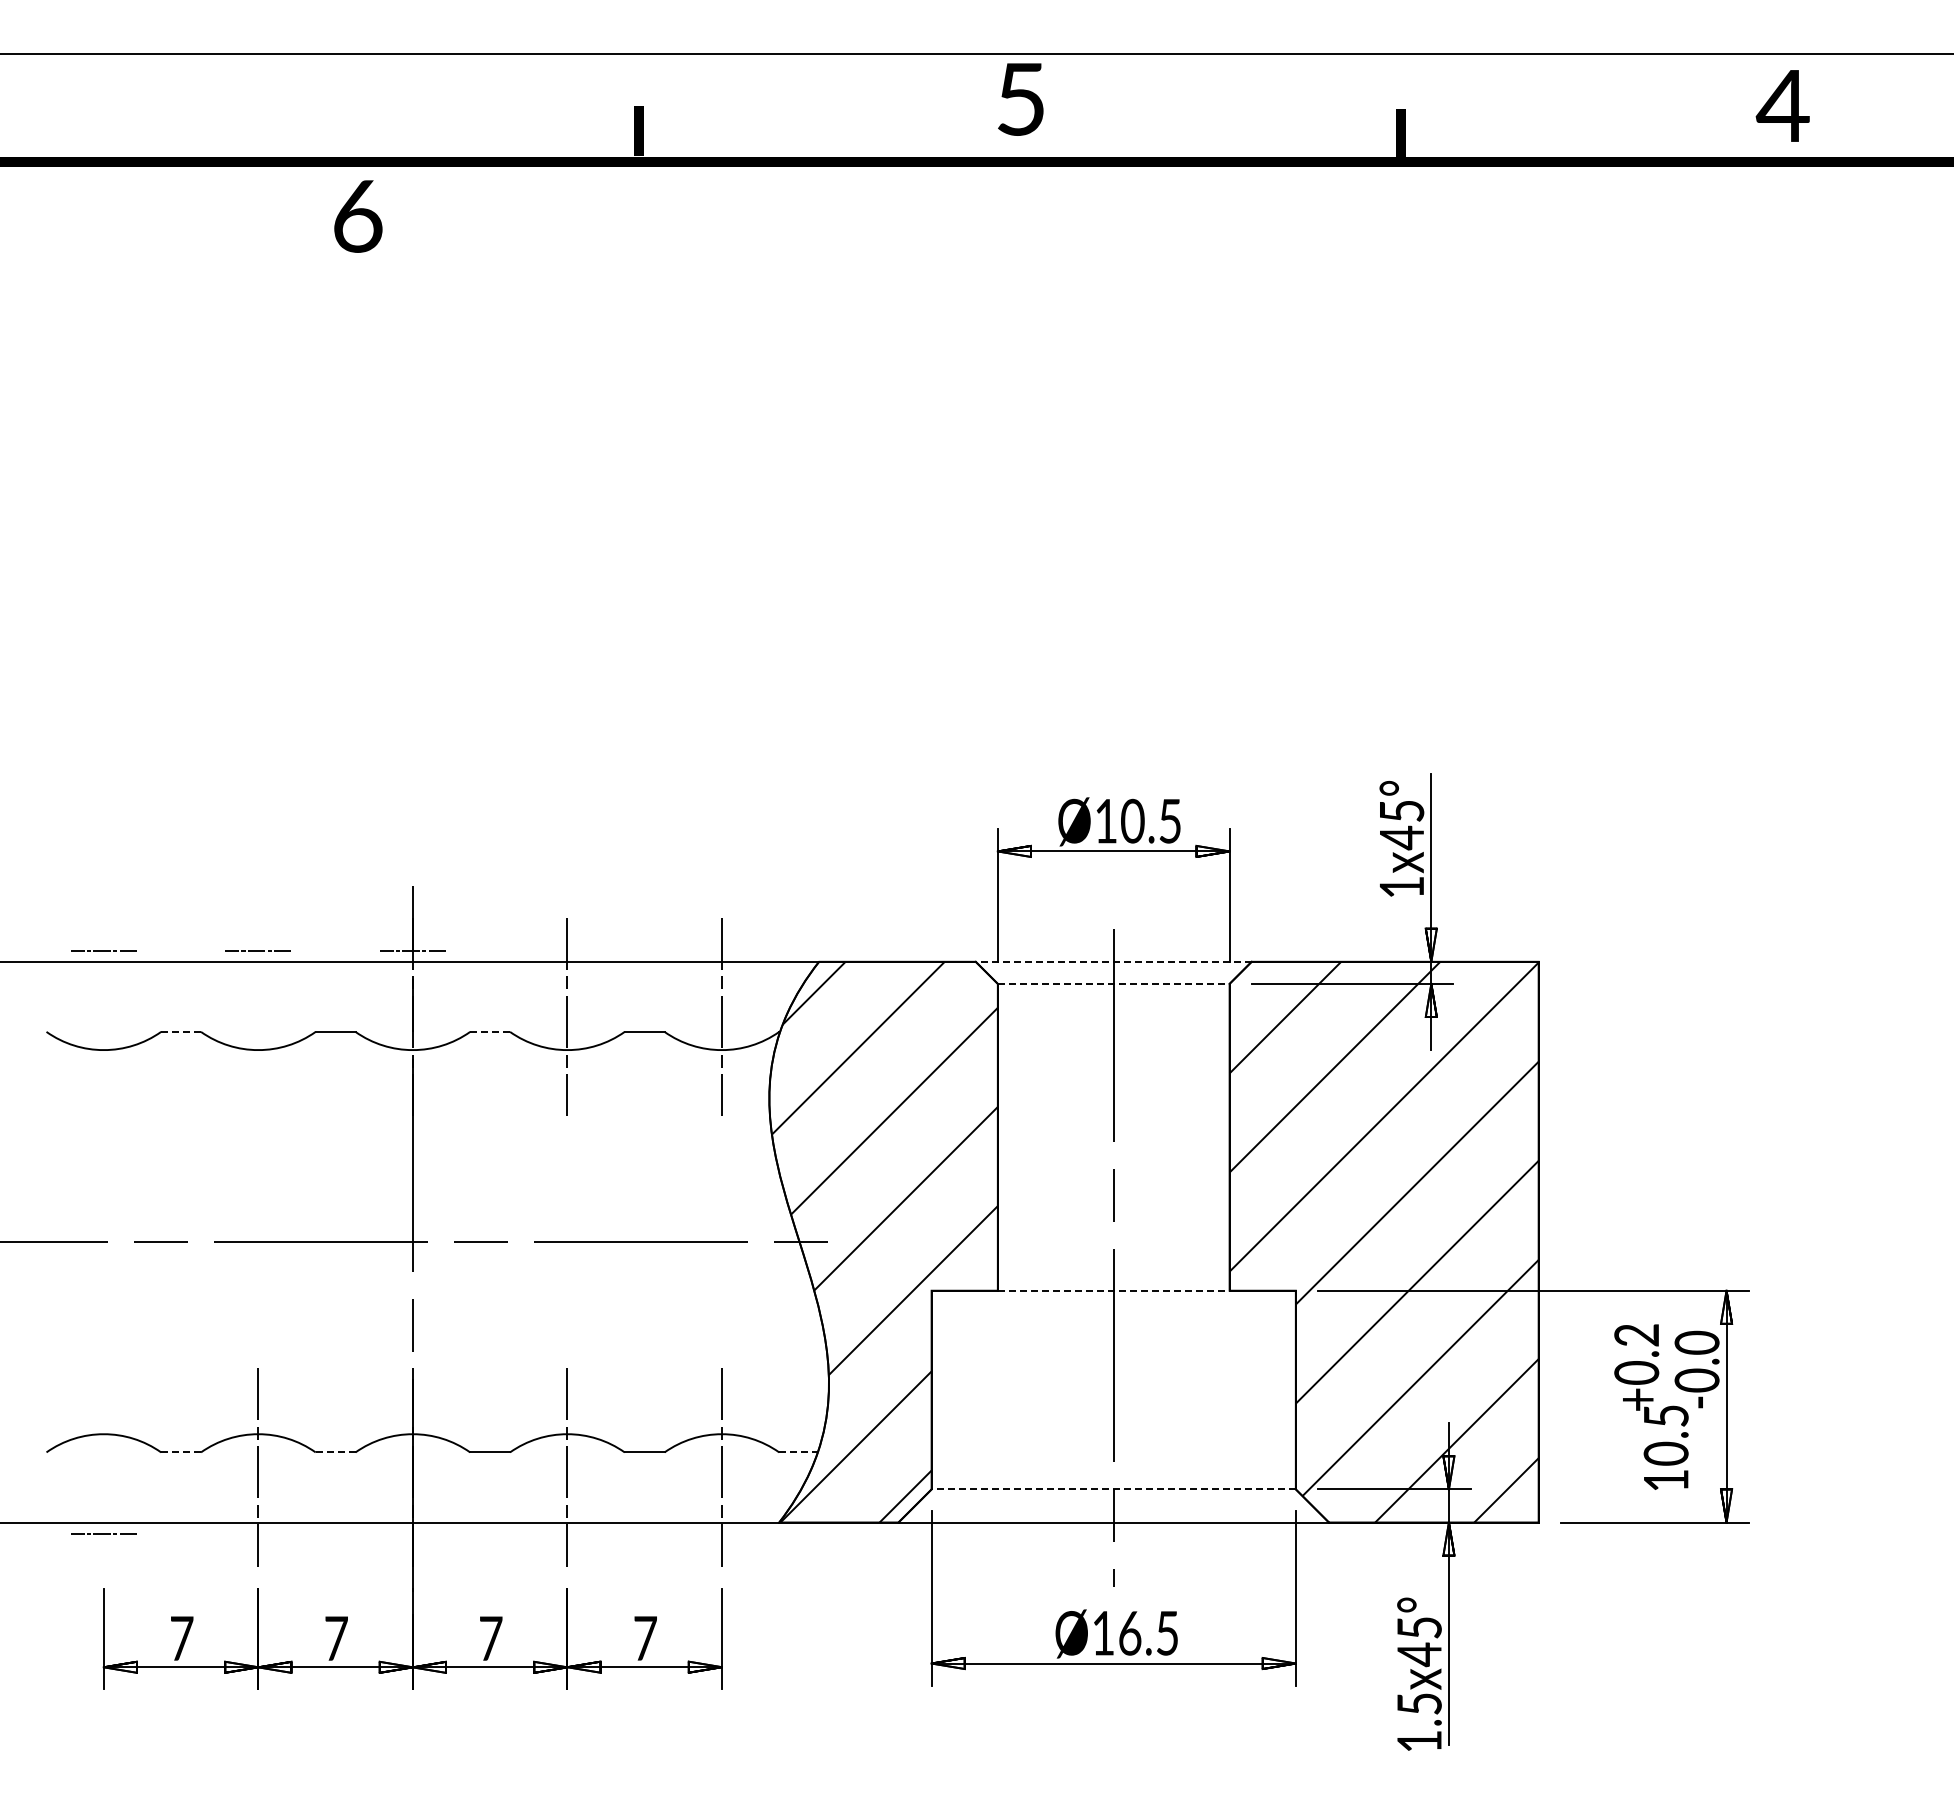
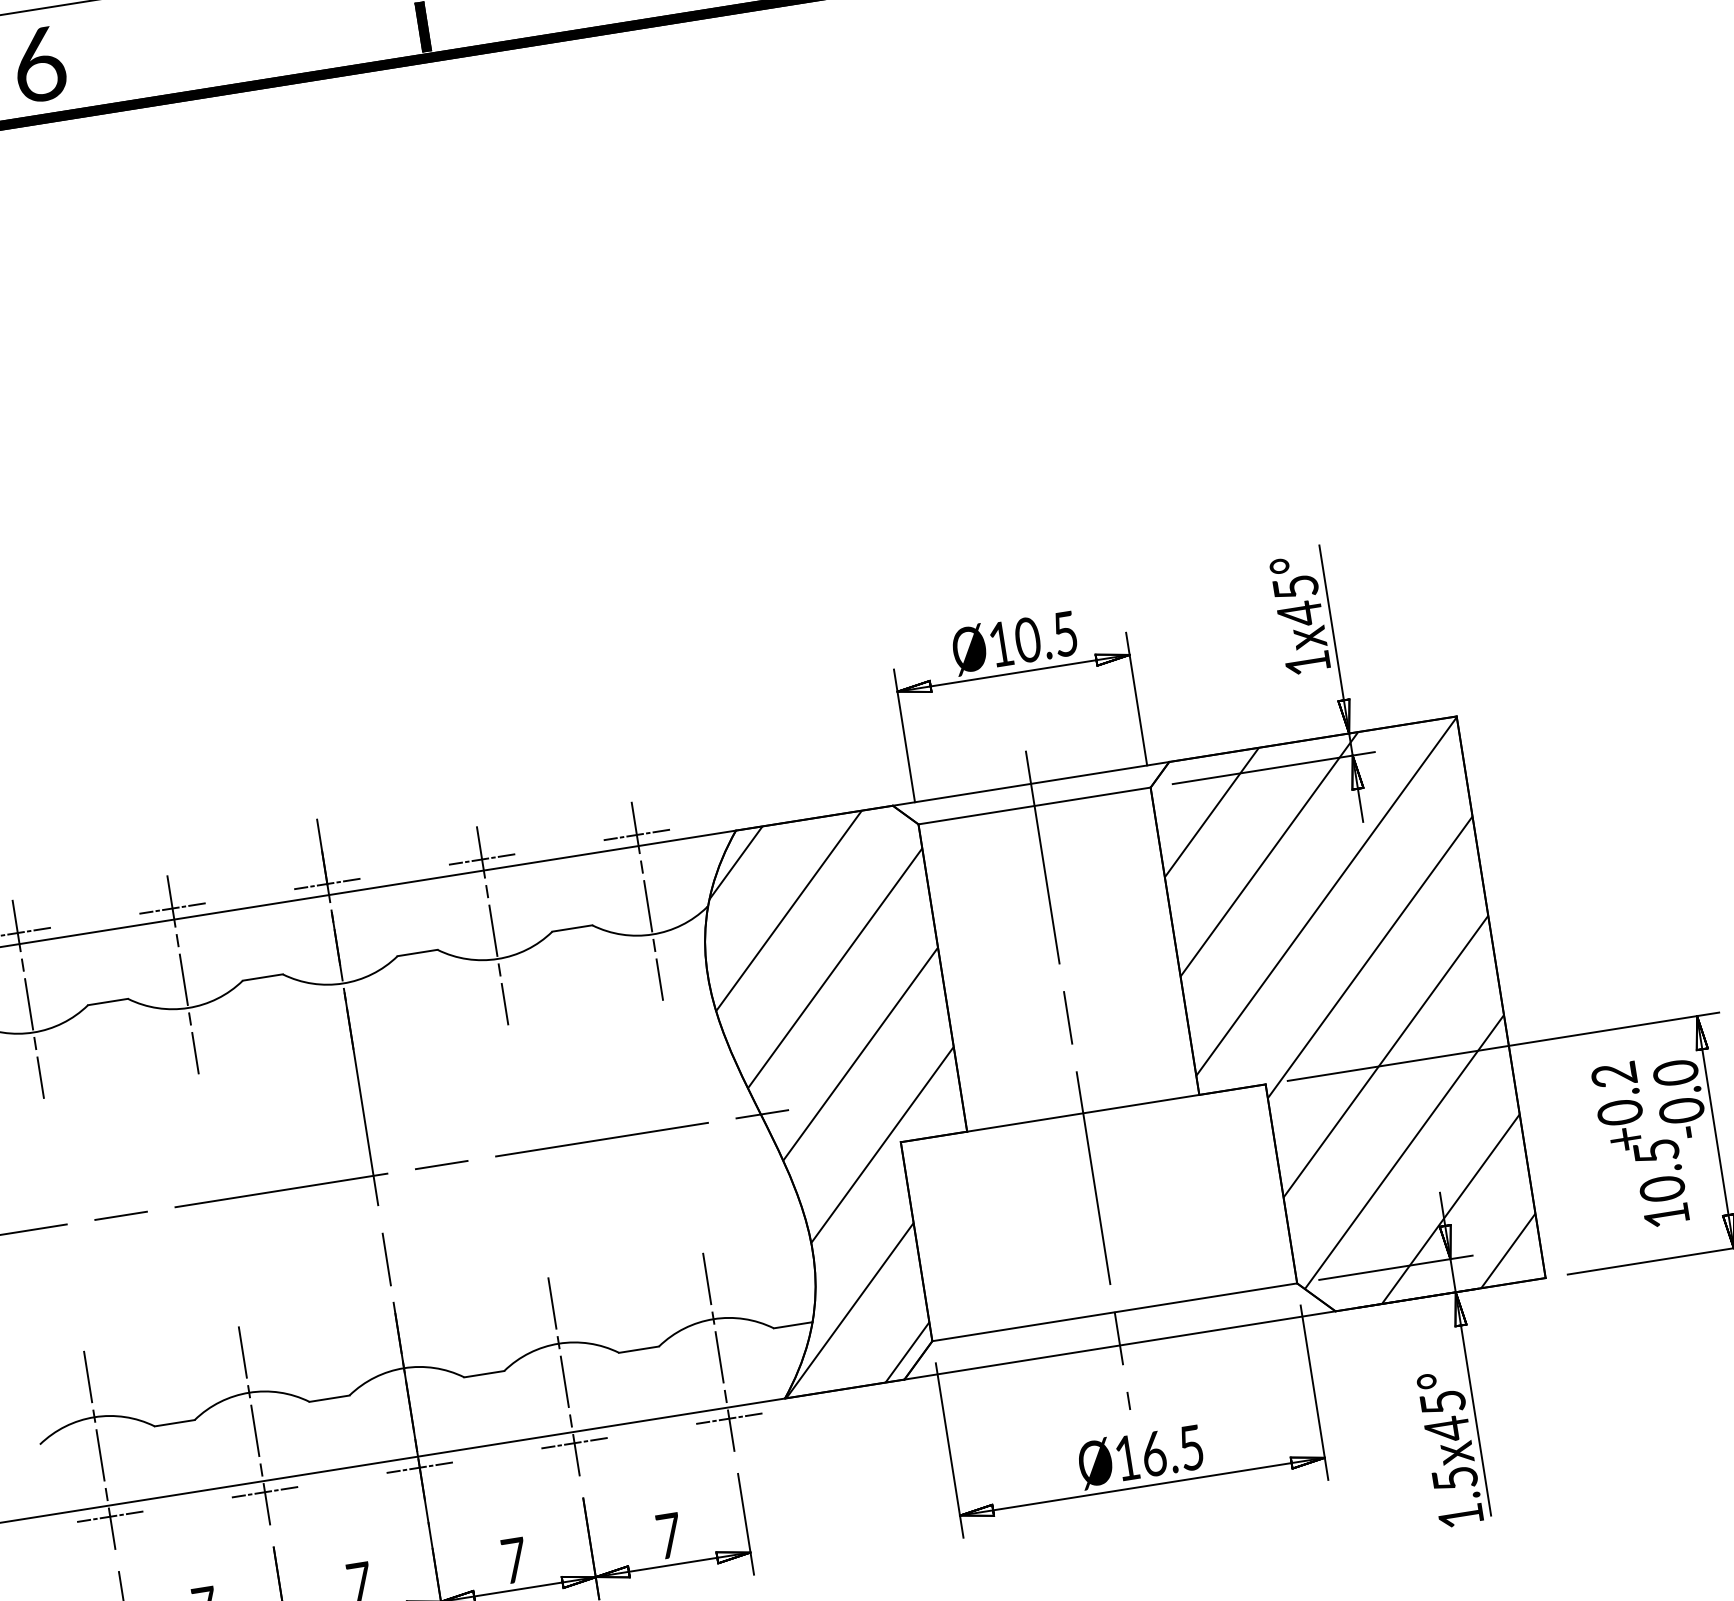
text: (358, 216) -> (40, 64), moved
line: (567, 950) -> (482, 859), added
line: (721, 950) -> (636, 834), added
line: (1113, 961) -> (1030, 783), dashed -> solid
line: (1113, 983) -> (1034, 805), dashed -> solid
line: (103, 1016) -> (27, 998), added
line: (258, 1016) -> (183, 974), added
line: (181, 1031) -> (108, 1001), dashed -> solid
line: (490, 1031) -> (417, 952), dashed -> solid
line: (1113, 1290) -> (1082, 1113), dashed -> solid
line: (181, 1452) -> (175, 1423), dashed -> solid
line: (335, 1452) -> (329, 1398), dashed -> solid
line: (799, 1452) -> (794, 1325), dashed -> solid
line: (103, 1466) -> (99, 1449), added
line: (1113, 1489) -> (1114, 1312), dashed -> solid
line: (258, 1533) -> (265, 1492), added
line: (412, 1533) -> (419, 1467), added
line: (567, 1533) -> (574, 1443), added
line: (721, 1533) -> (728, 1418), added

